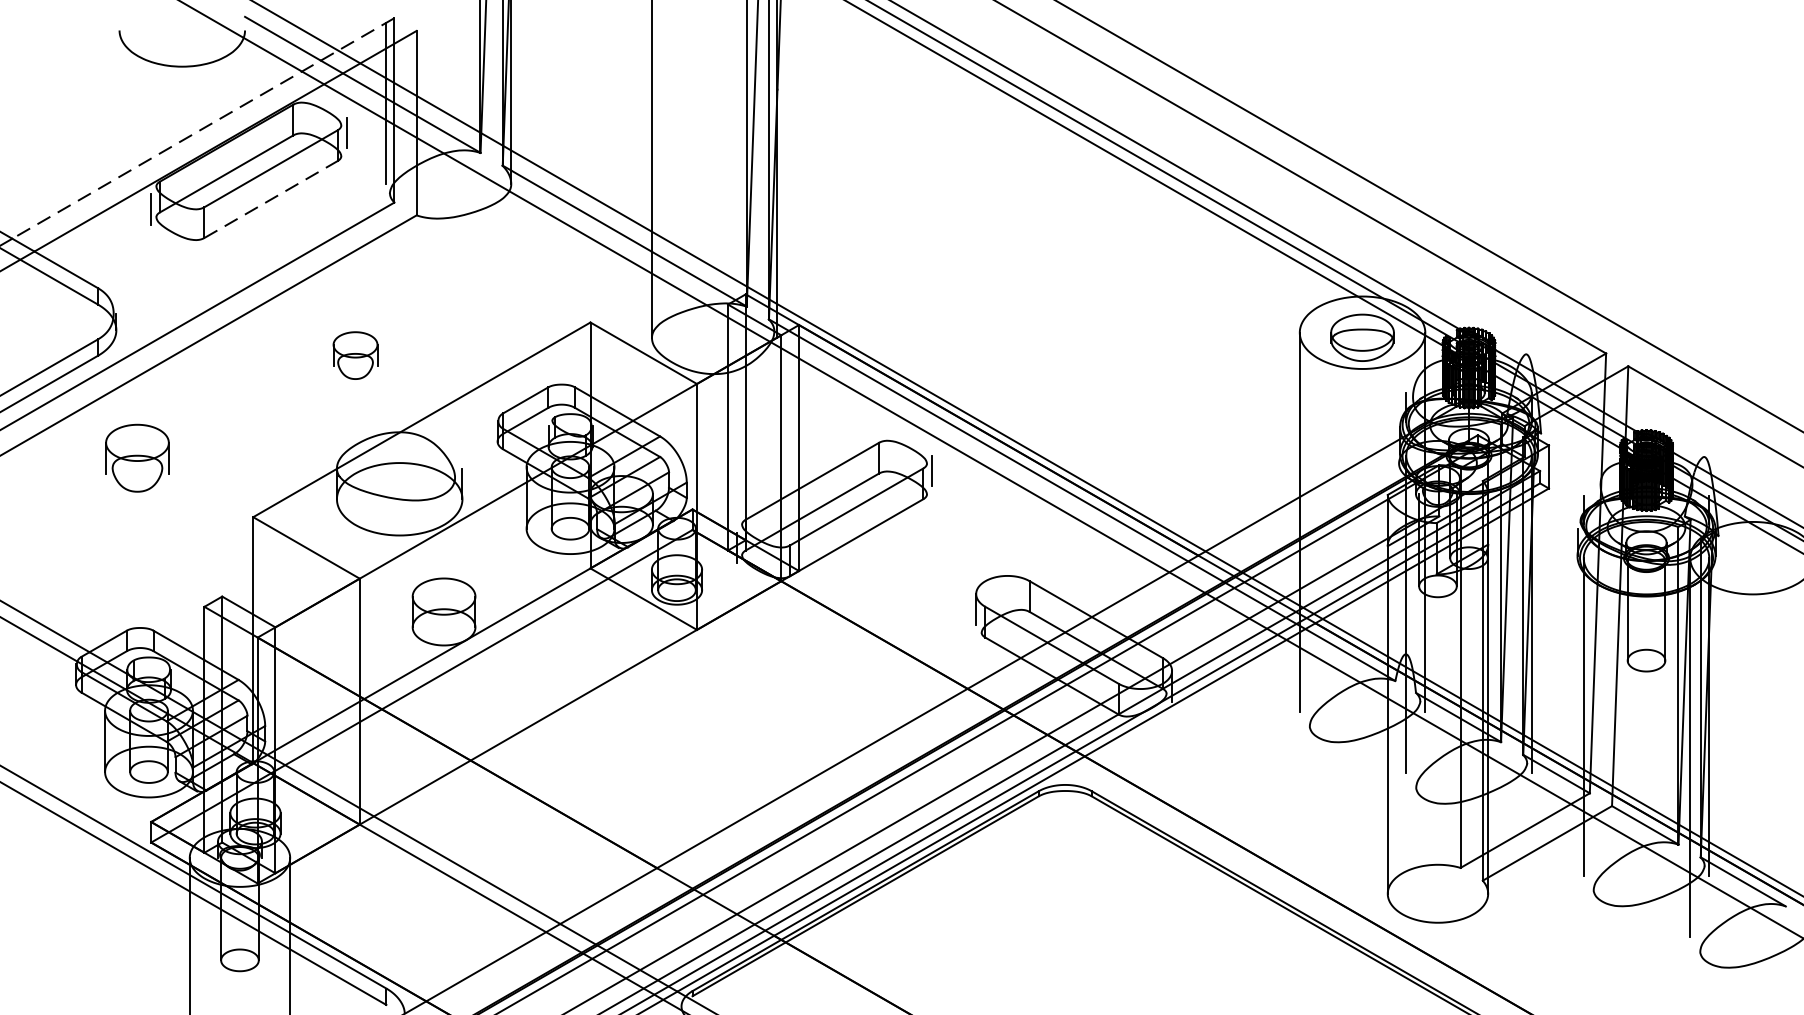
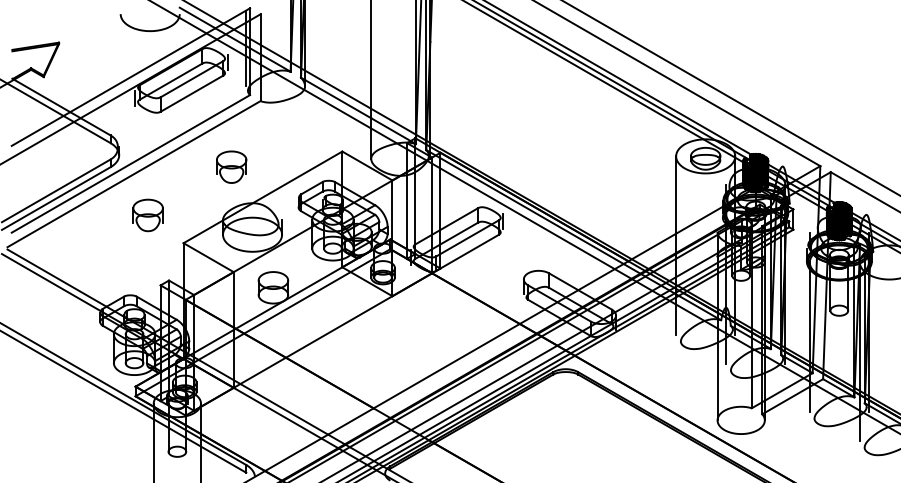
line: (204, 129) -> (160, 60), dashed -> solid
line: (272, 199) -> (192, 93), dashed -> solid
part: (354, 354) -> (231, 166), size x1.43
part: (136, 458) -> (147, 215), moved

